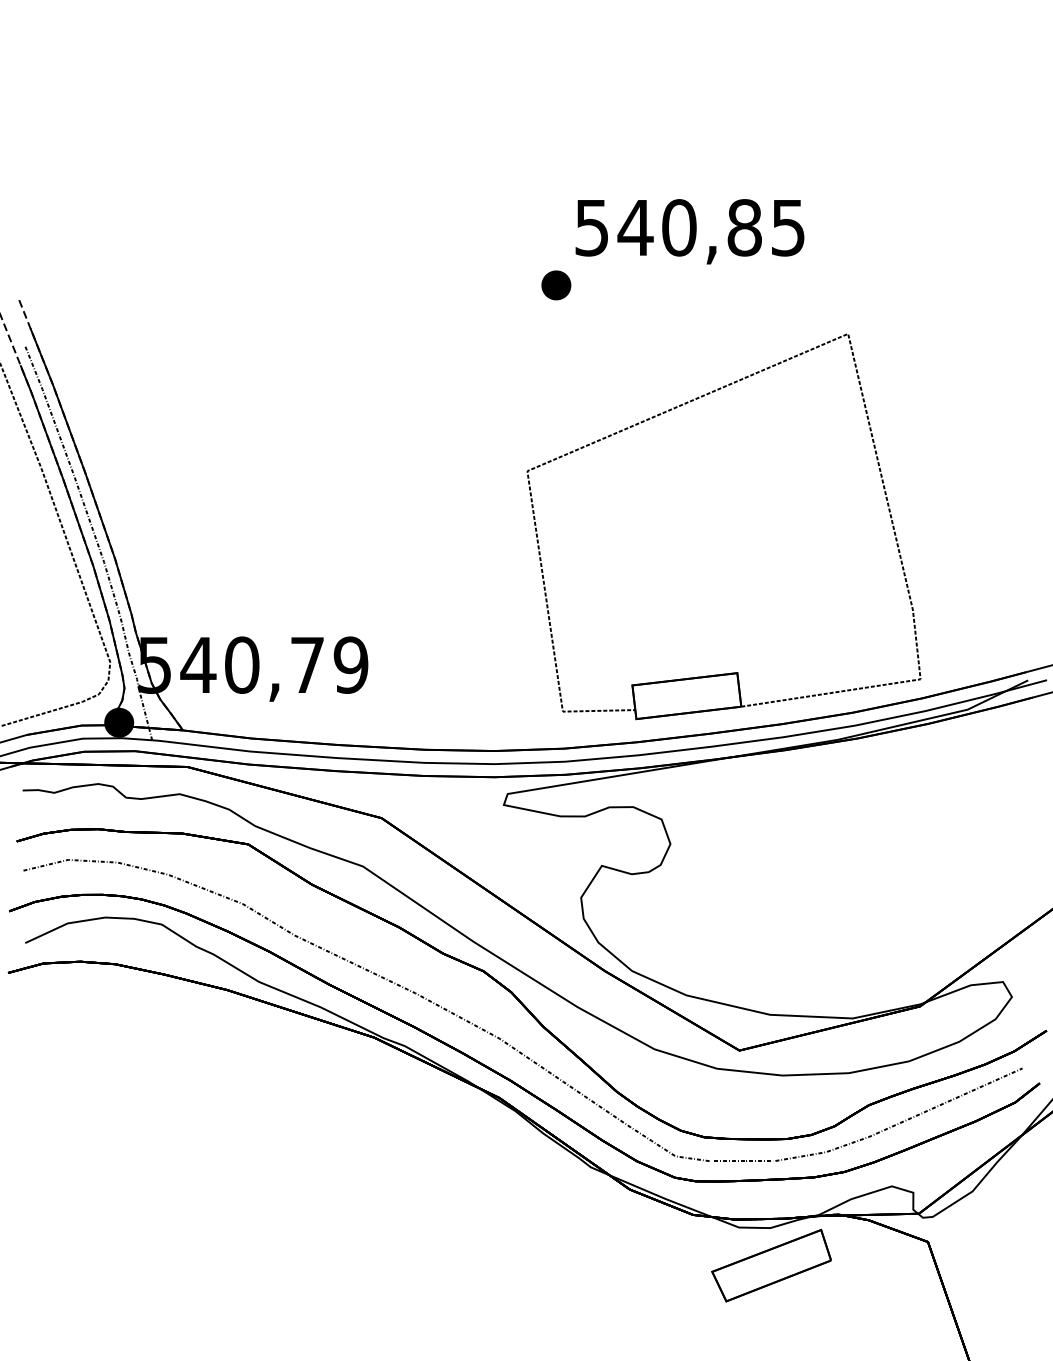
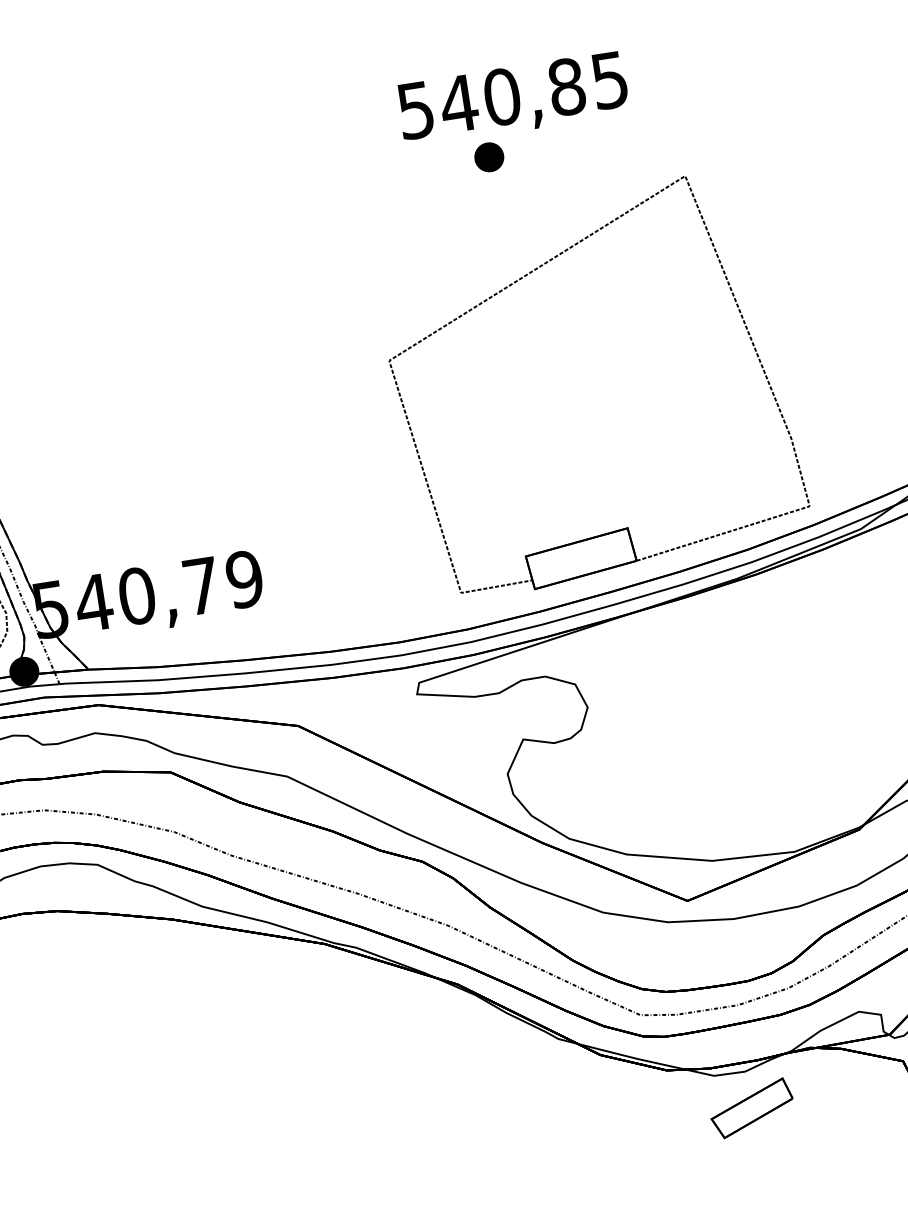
part: (556, 285) -> (489, 157), moved
part: (771, 1265) -> (752, 1108), size x0.7

